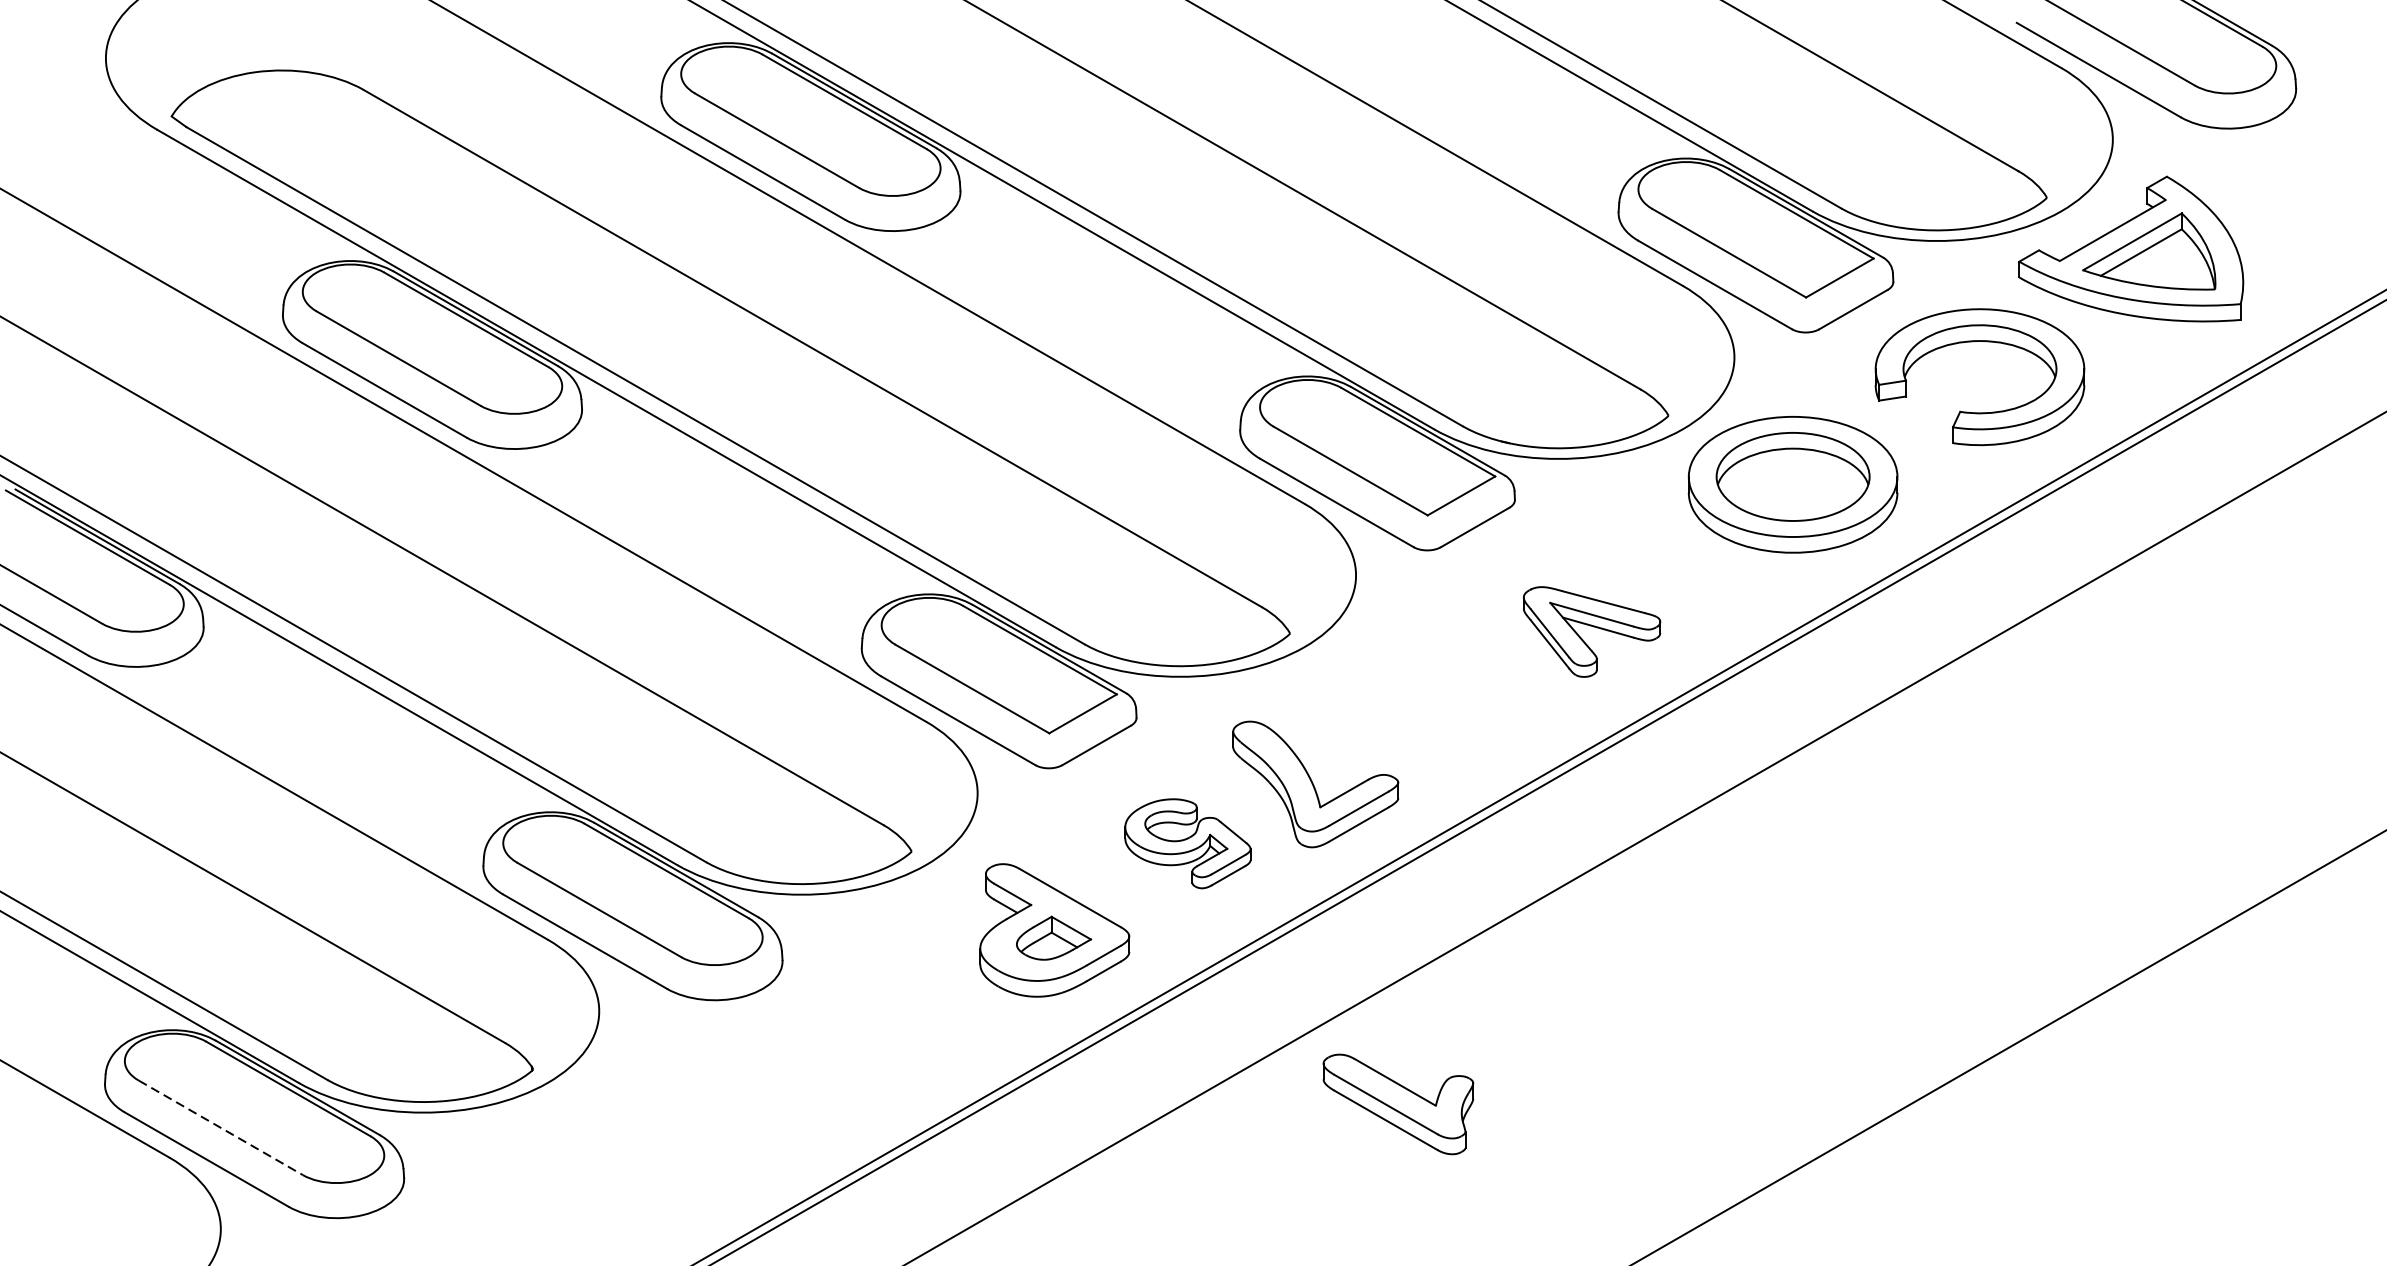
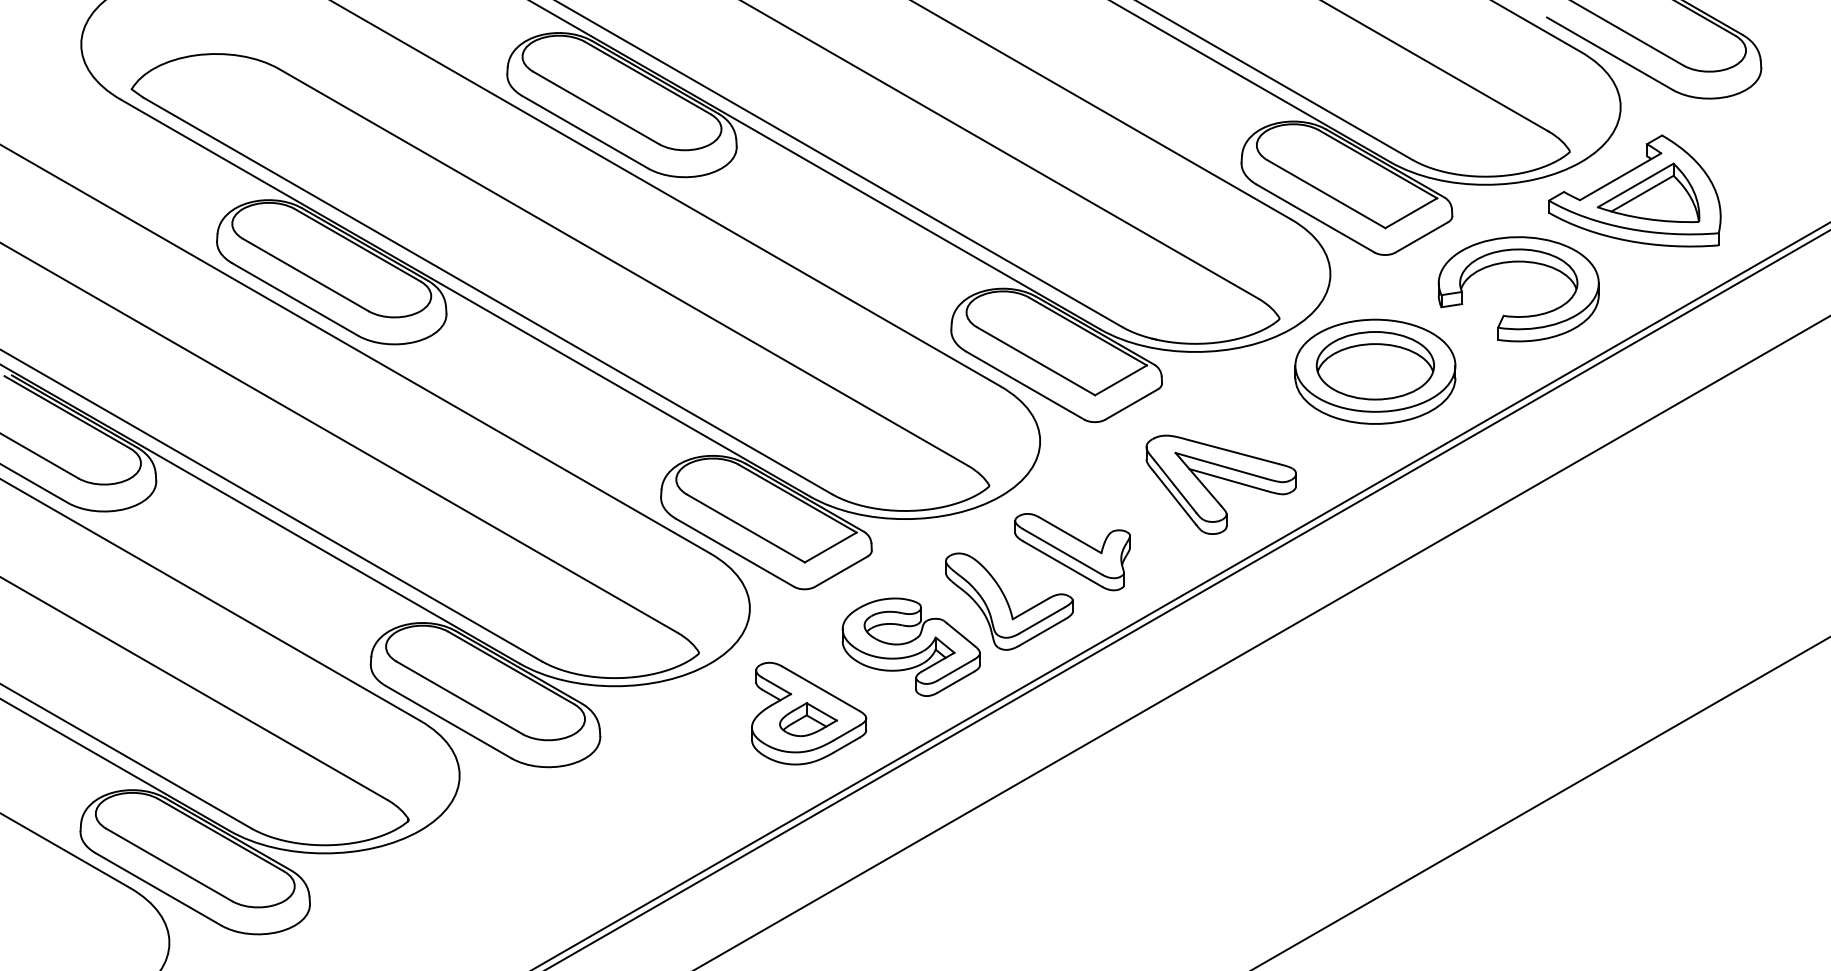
part: (1591, 631) -> (1220, 484), size x1.43
part: (1186, 842) -> (910, 646), size x1.43
part: (1398, 1104) -> (1072, 552), moved
line: (220, 1128) -> (169, 865), dashed -> solid

